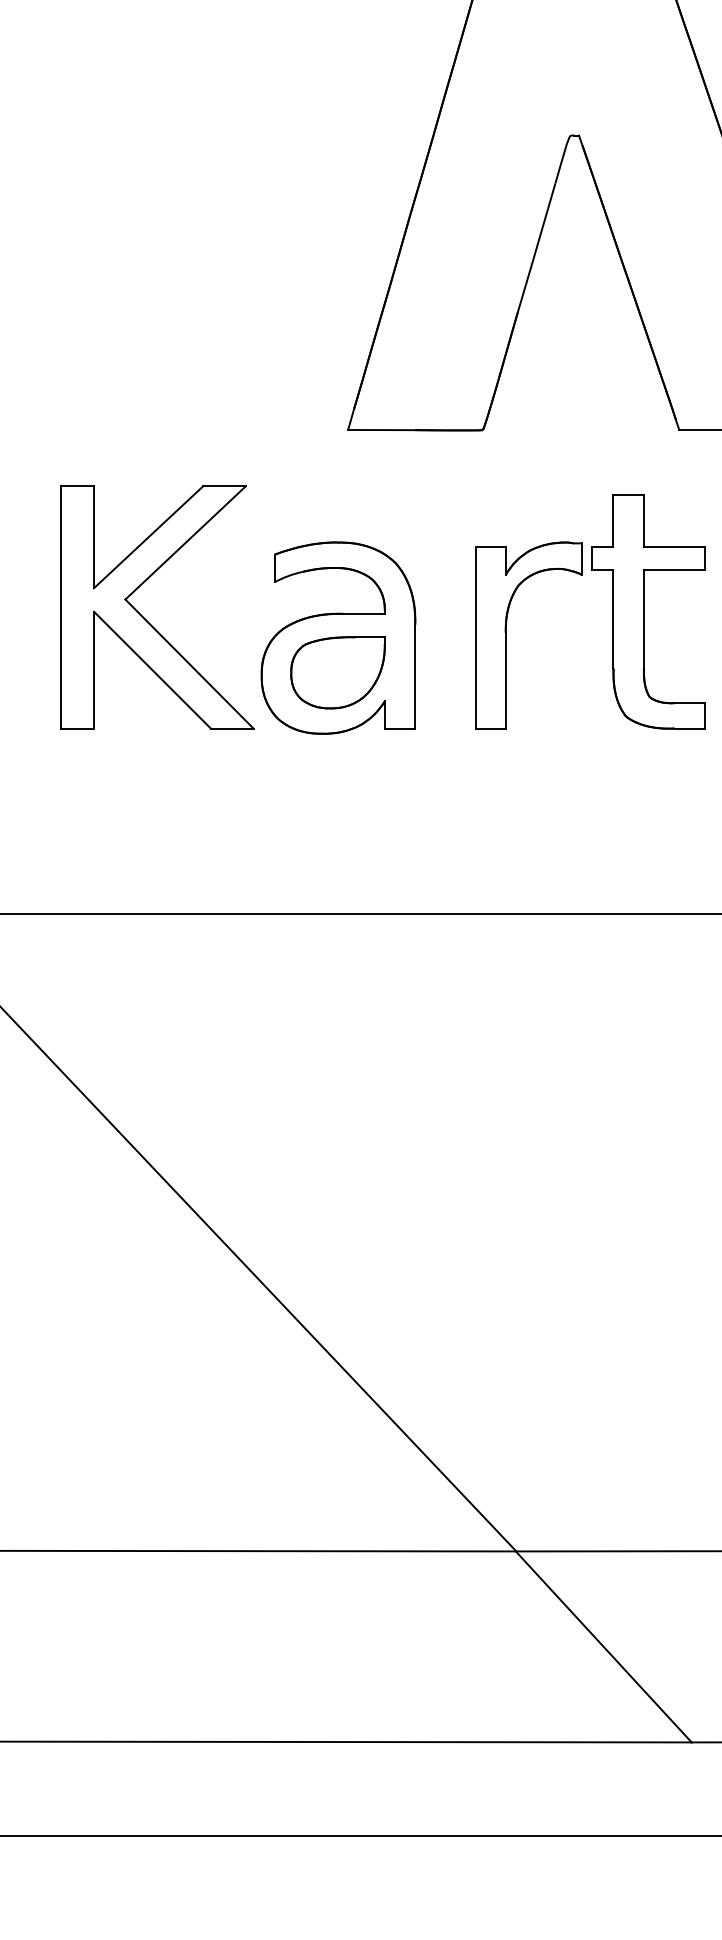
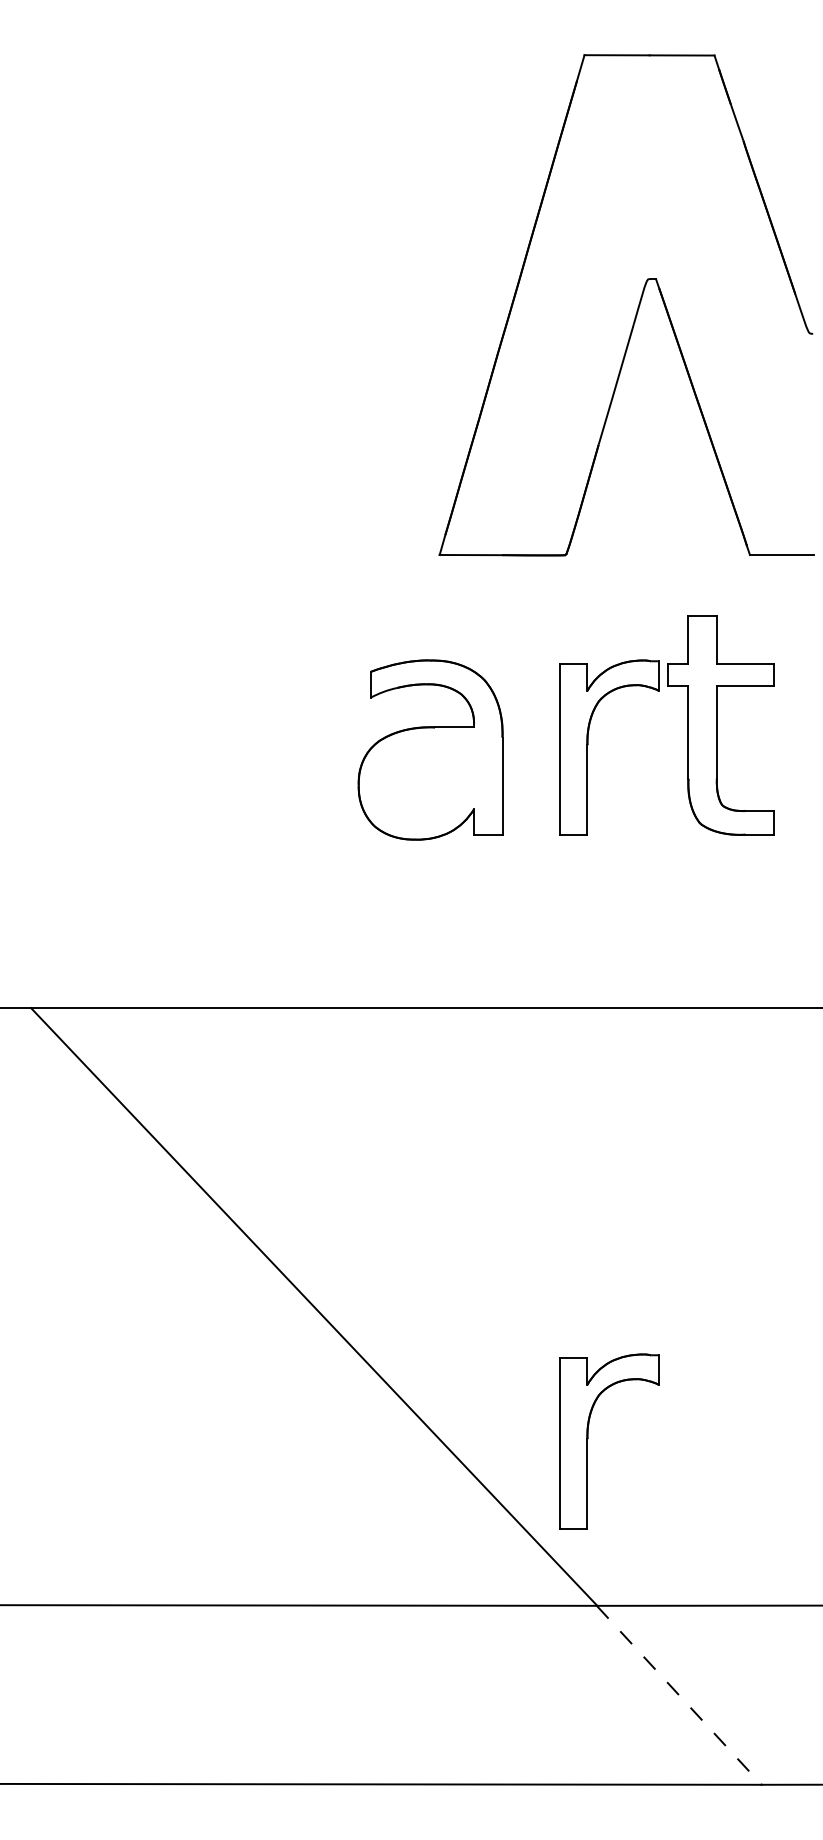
part: (146, 619) -> (250, 732), removed
part: (337, 672) -> (429, 782), removed
part: (506, 1373) -> (588, 1439), added
line: (604, 1647) -> (679, 1695), solid -> dashed

